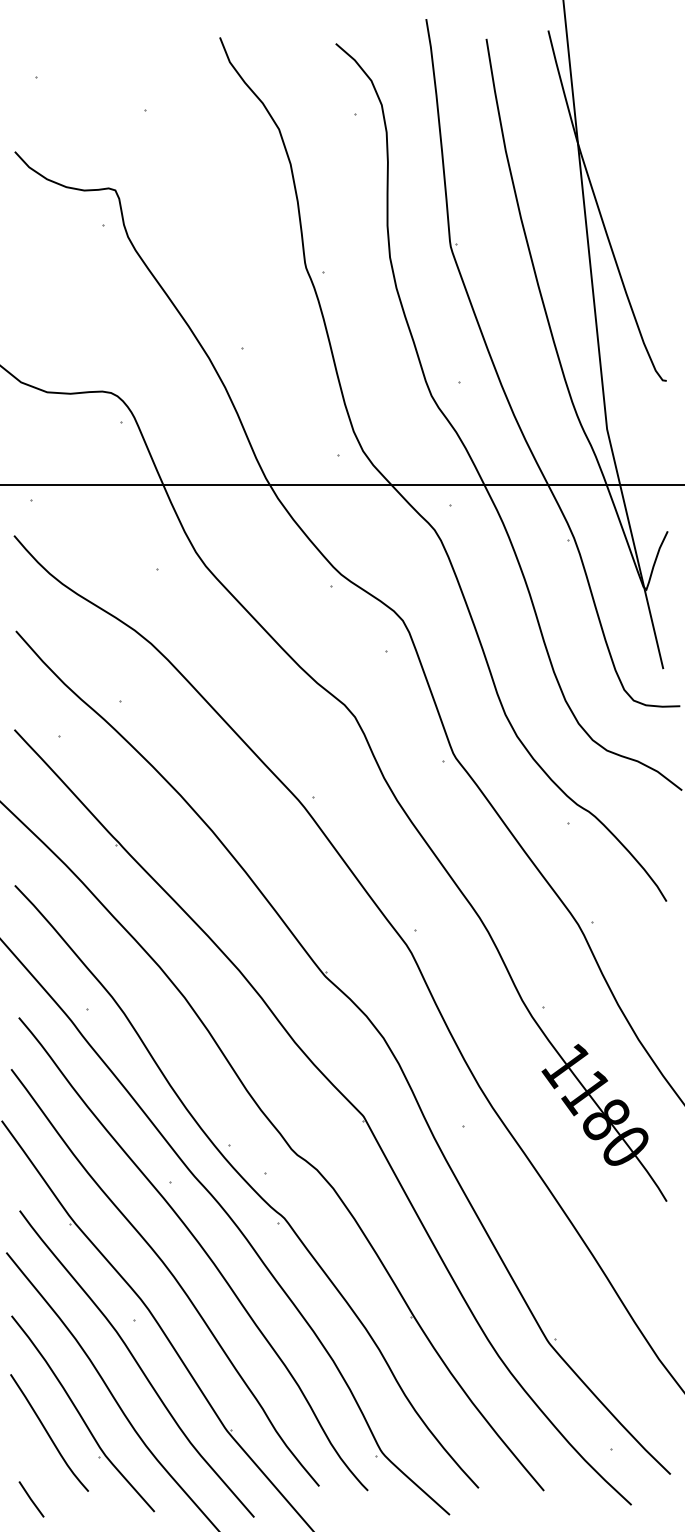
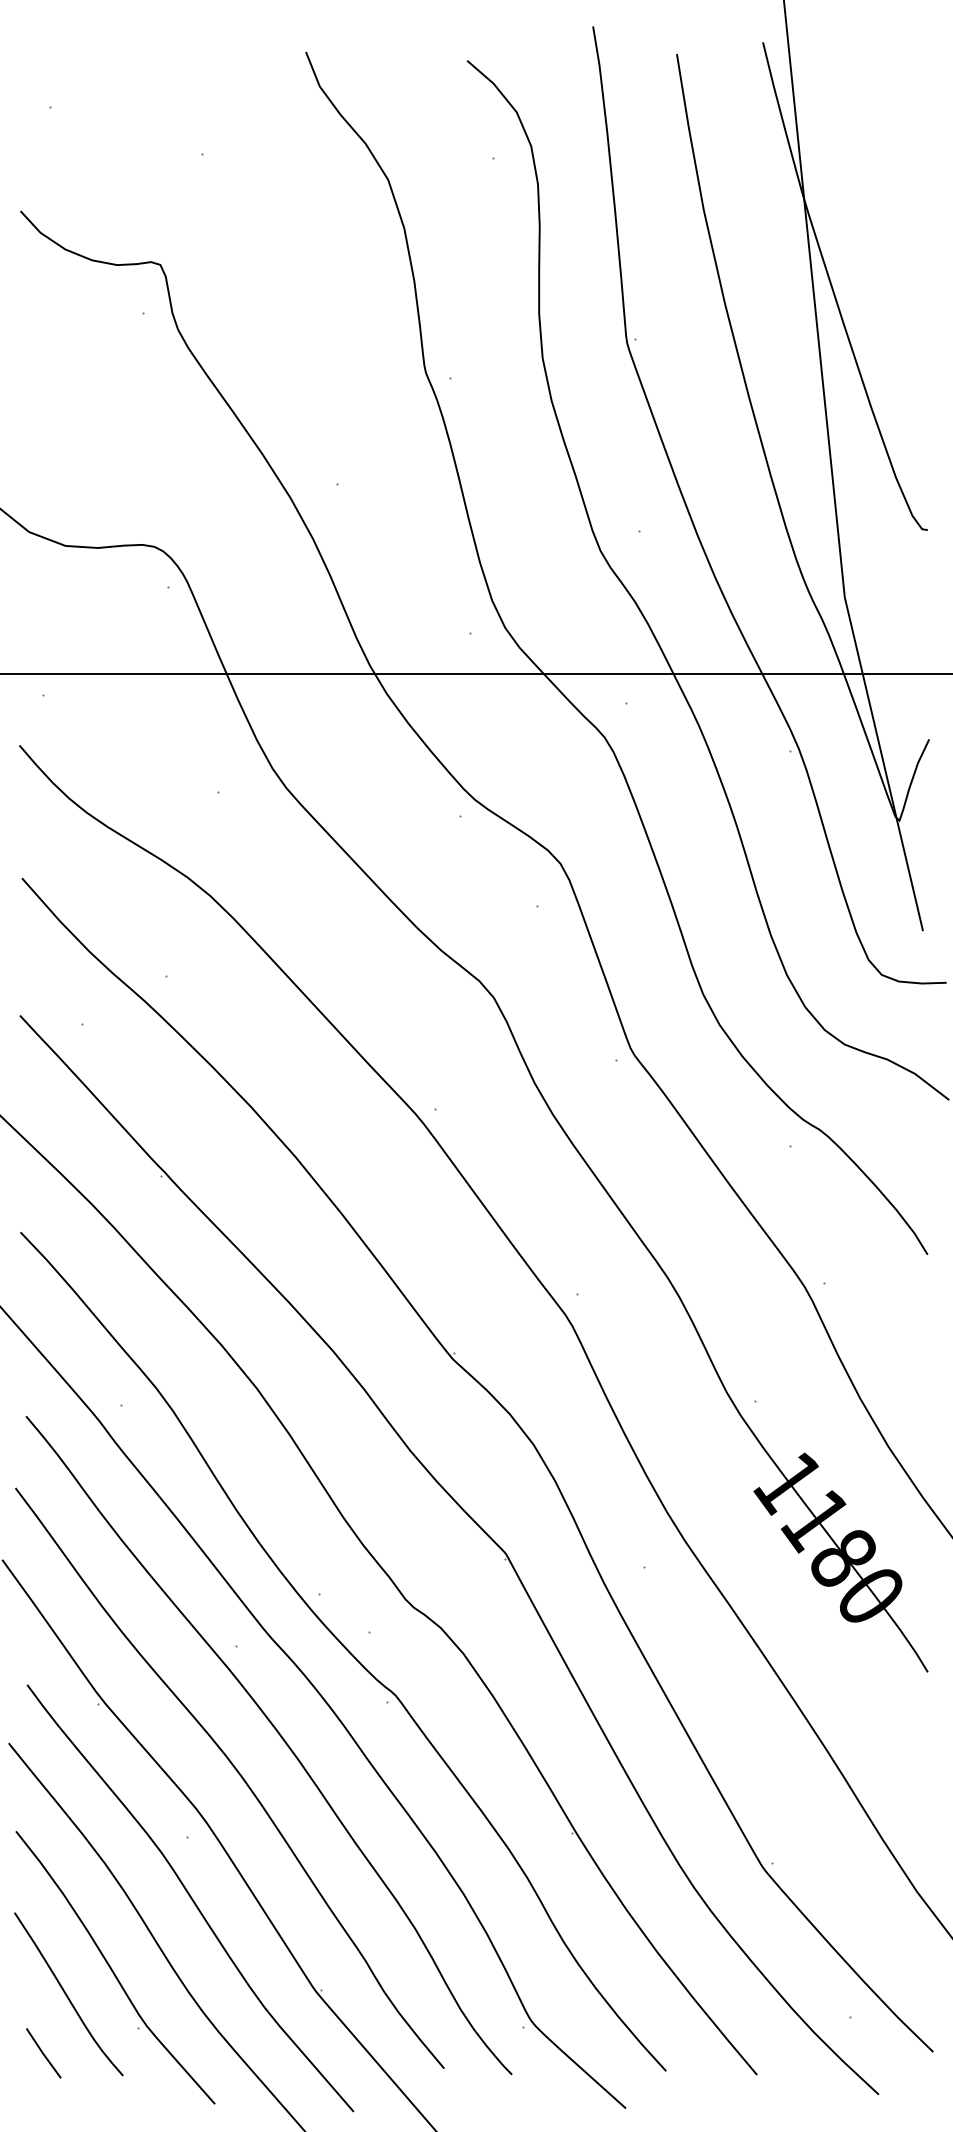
line: (31, 1499) -> (43, 2053), moved

